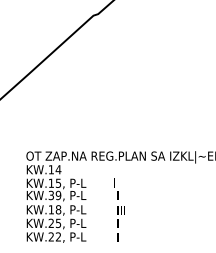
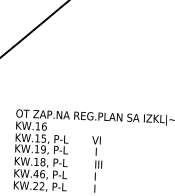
text: (58, 169) -> (44, 126), KW.14 -> KW.16
text: (117, 182) -> (96, 139), I -> VI
text: (50, 195) -> (36, 149), KW.39, -> KW.19,
text: (54, 223) -> (38, 174), KW.25, -> KW.46,

